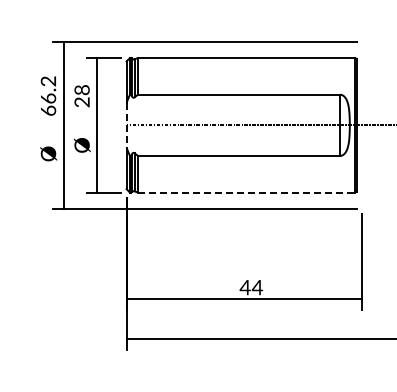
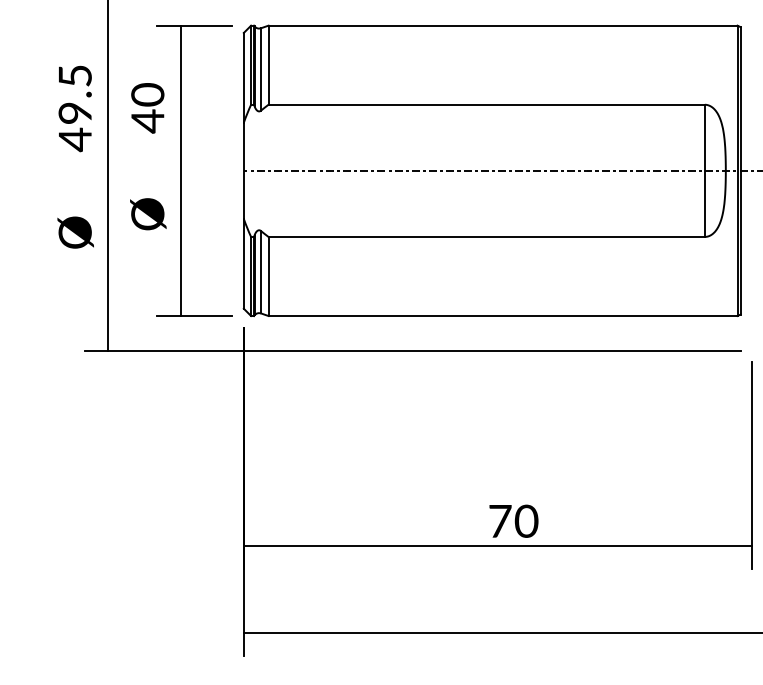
text: (48, 96) -> (75, 108), 66.2 -> 49.5
text: (81, 96) -> (146, 108), 28 -> 40
line: (126, 125) -> (243, 171), dashed -> solid
line: (246, 192) -> (502, 315), dashed -> solid
text: (251, 287) -> (513, 521), 44 -> 70

